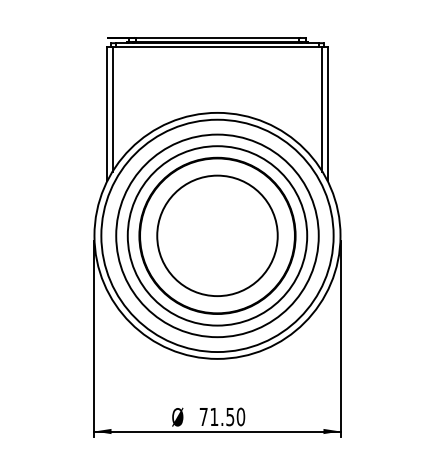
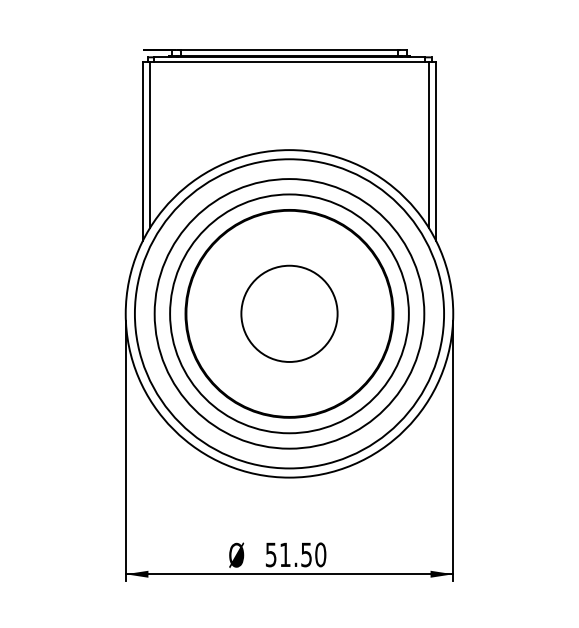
circle: (217, 235) -> (289, 313), size x0.6
text: (203, 417) -> (270, 555), 71.50 -> 51.50

